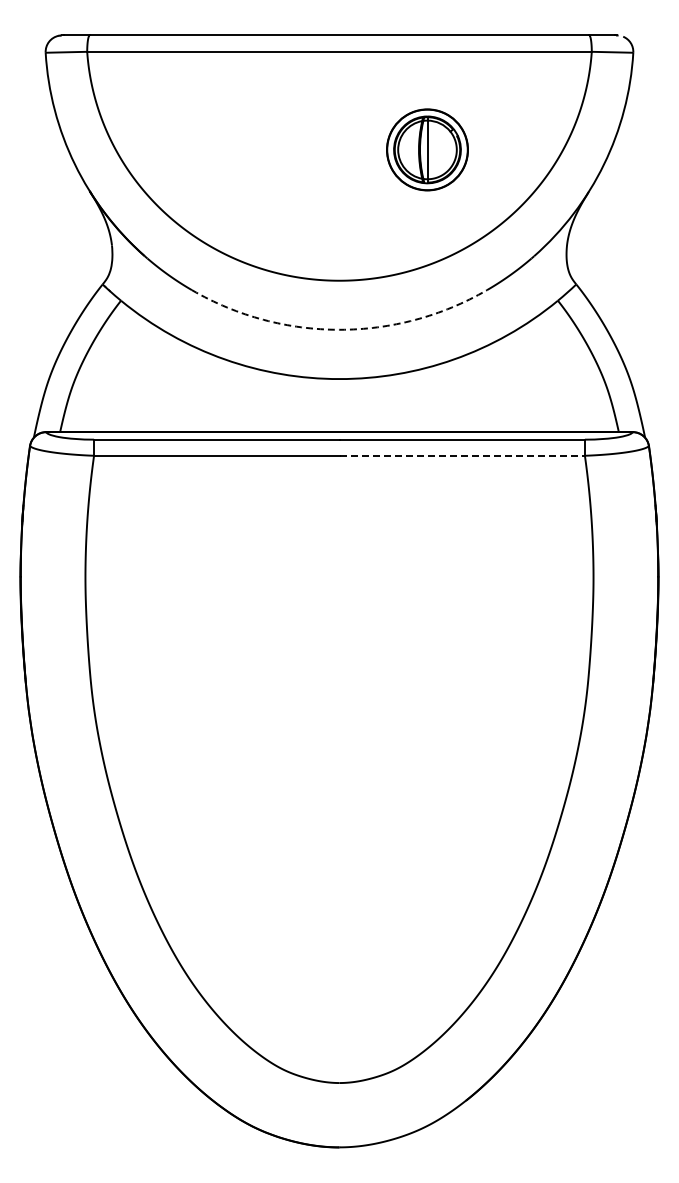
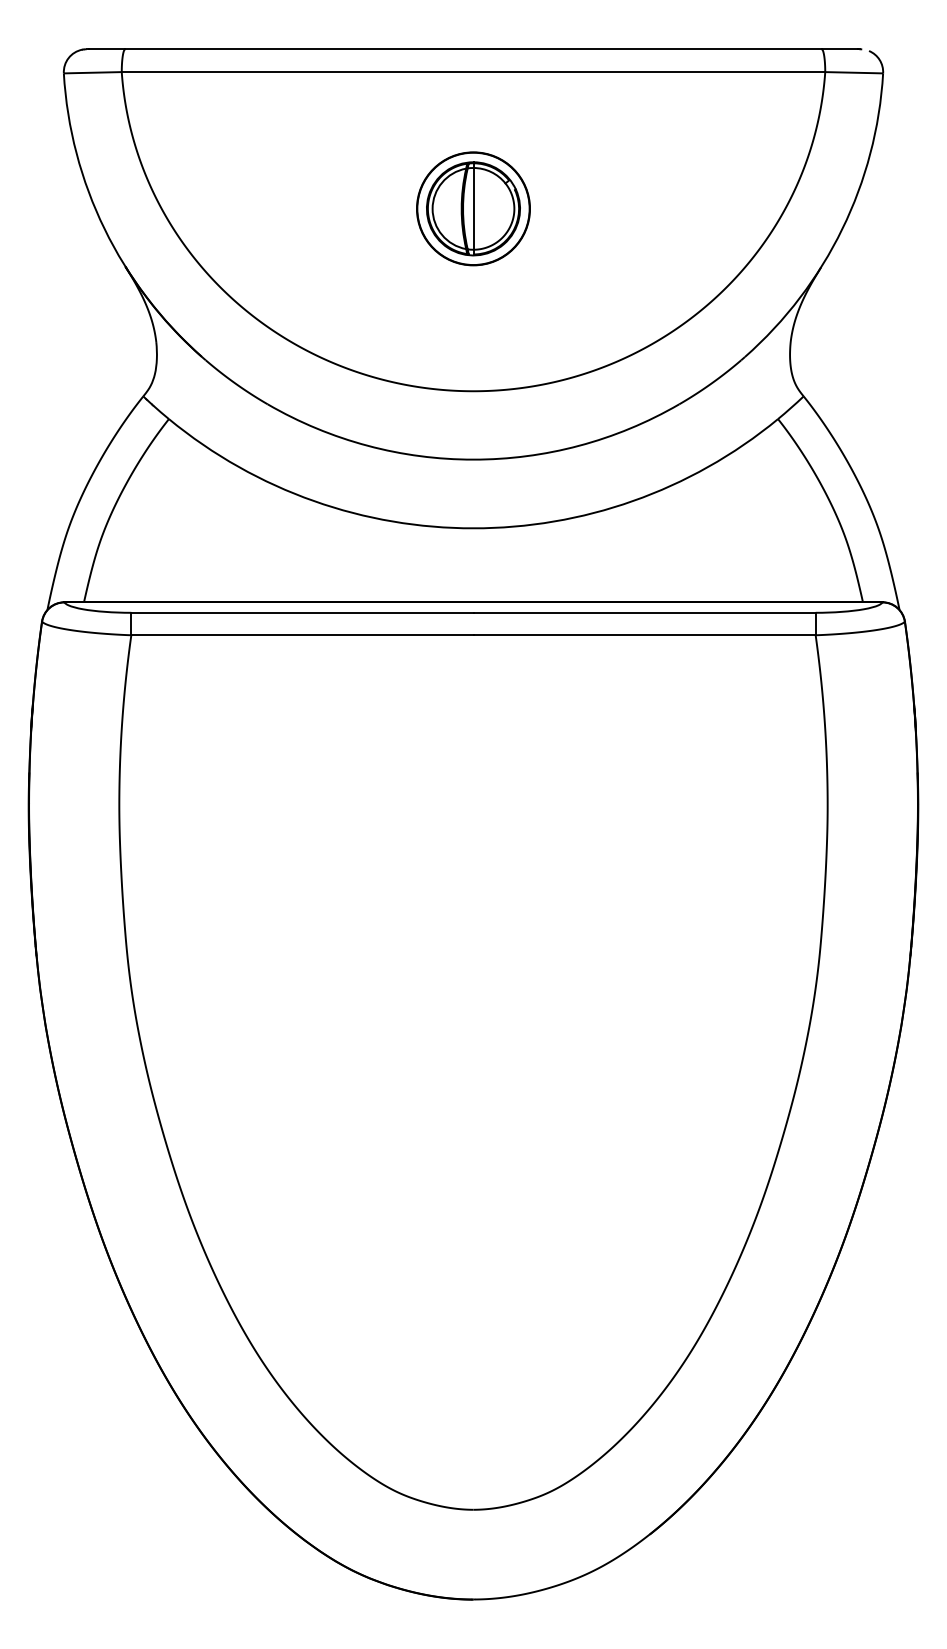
part: (427, 149) -> (473, 208), moved
arc: (339, 329) -> (473, 459), dashed -> solid
line: (462, 455) -> (644, 634), dashed -> solid

